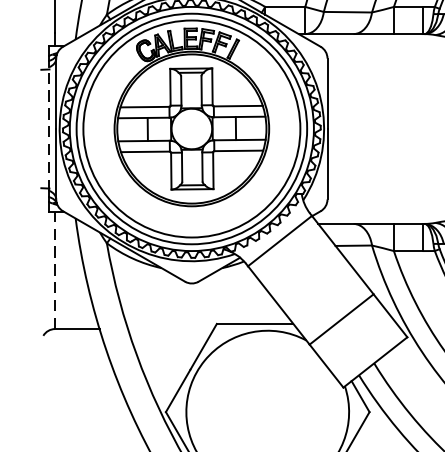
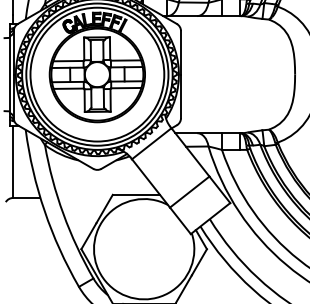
line: (49, 128) -> (9, 74), dashed -> solid
line: (55, 269) -> (13, 161), dashed -> solid

